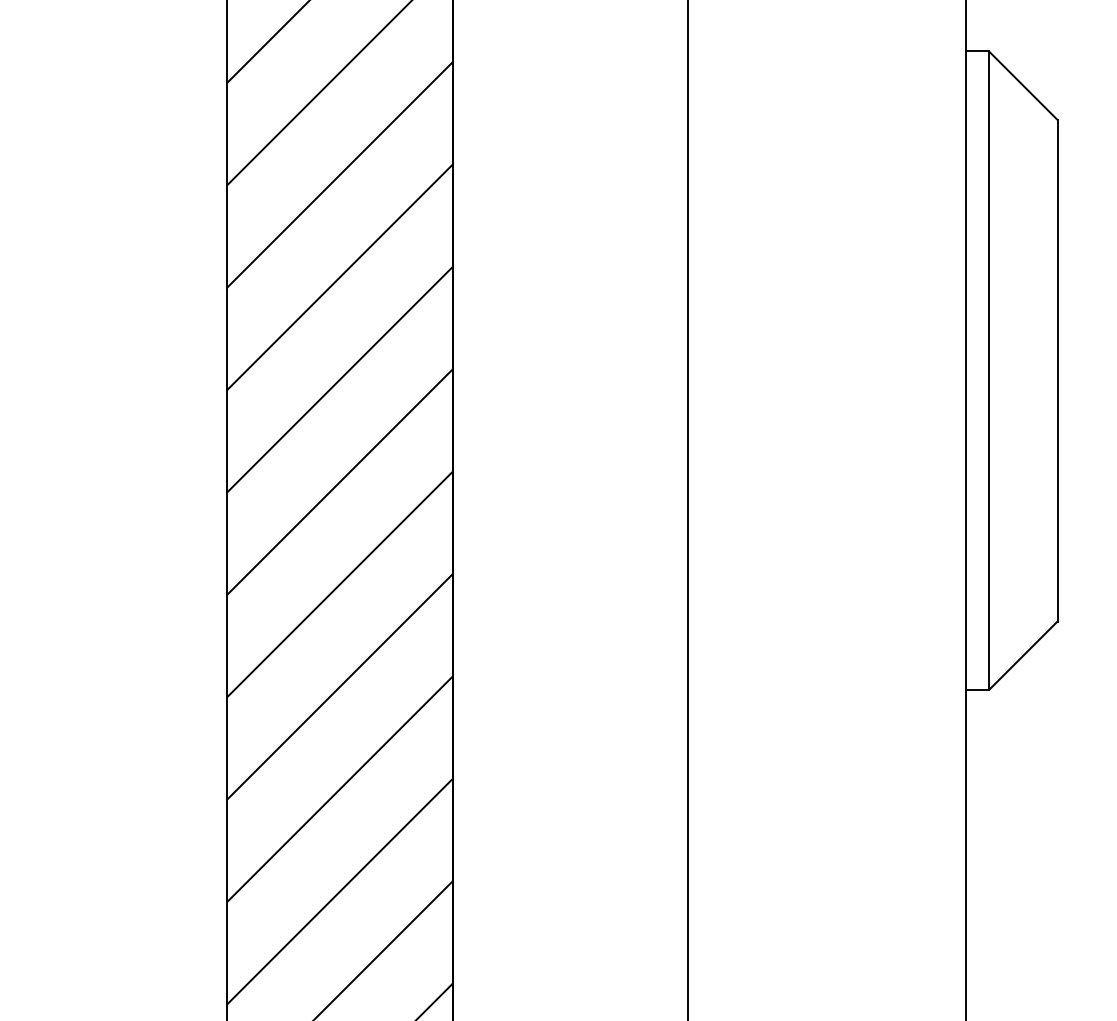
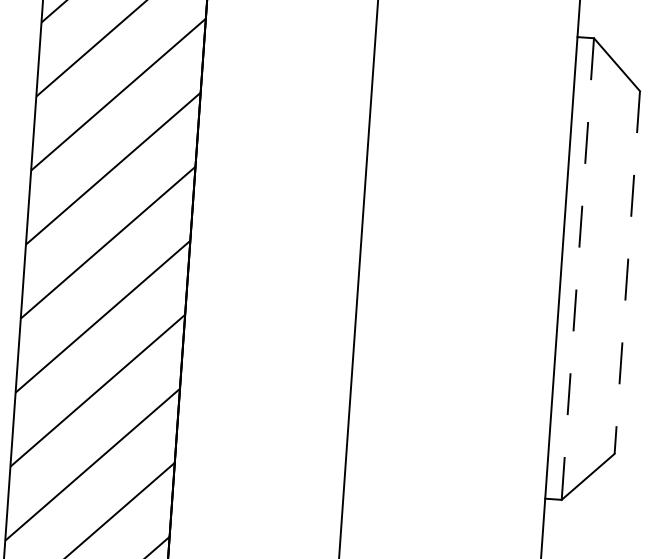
line: (1057, 370) -> (627, 272), solid -> dashed
line: (989, 371) -> (578, 269), solid -> dashed

